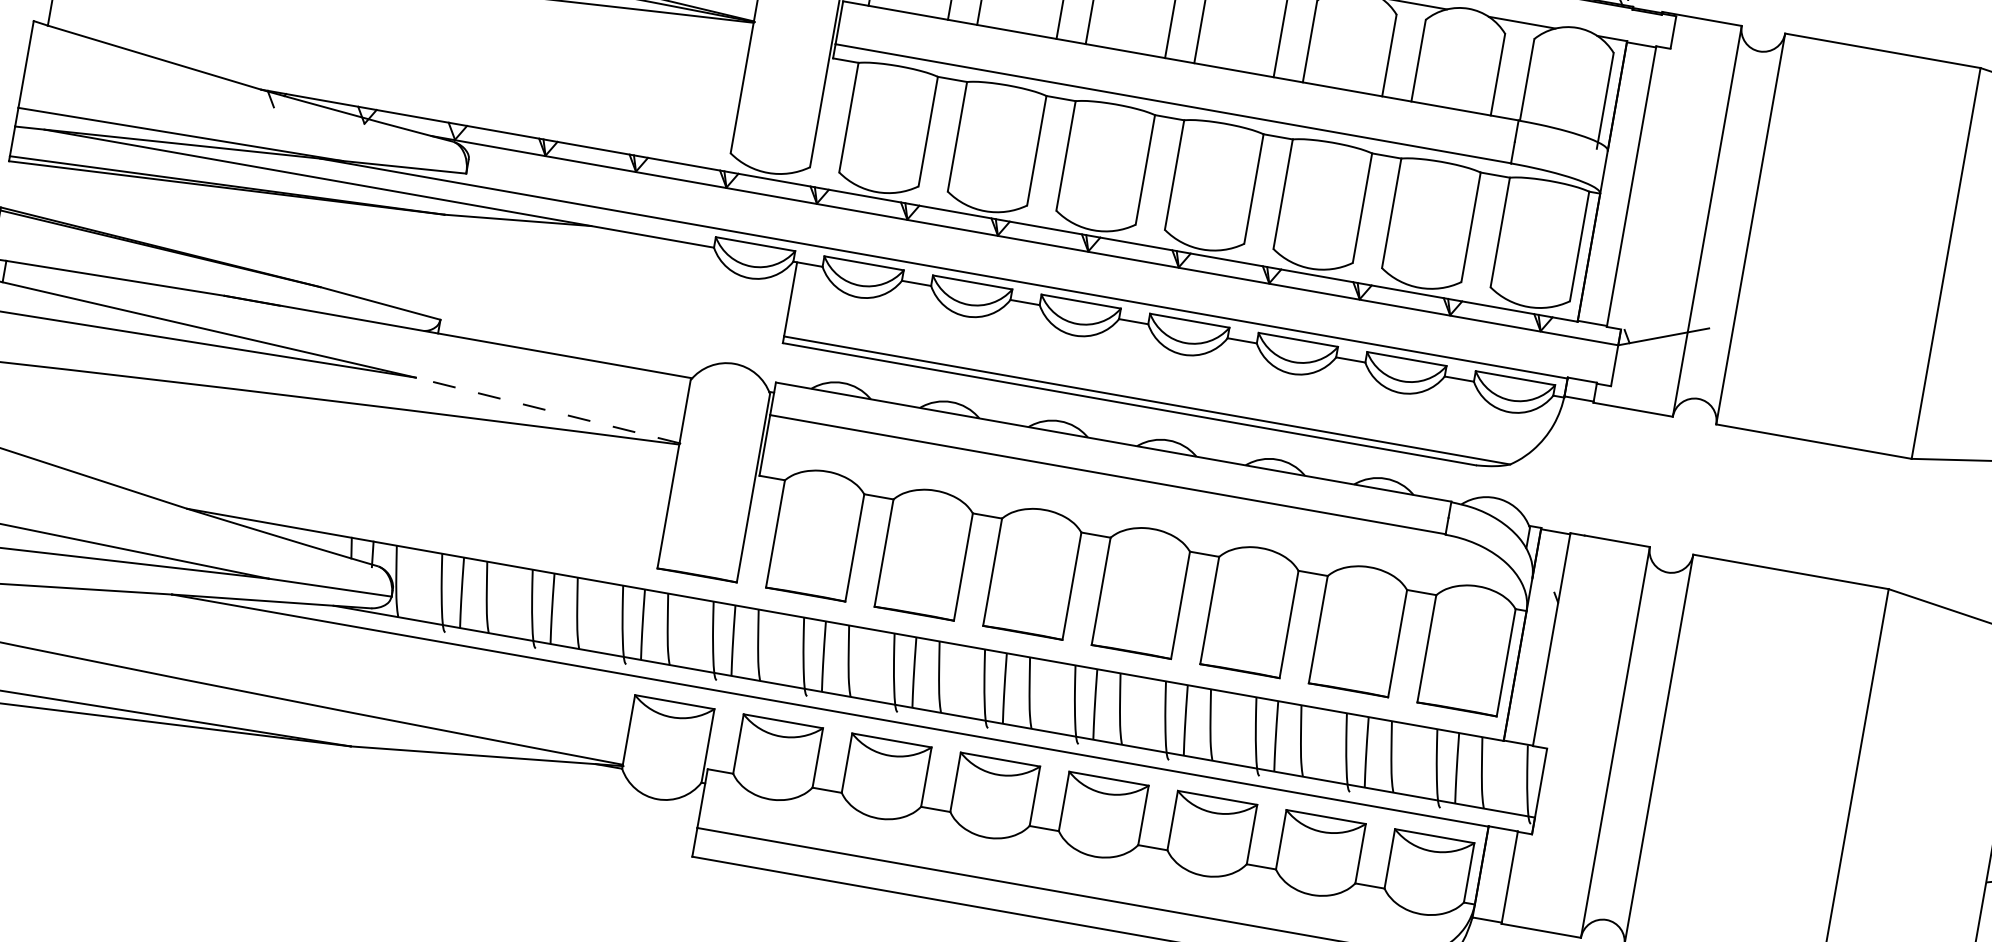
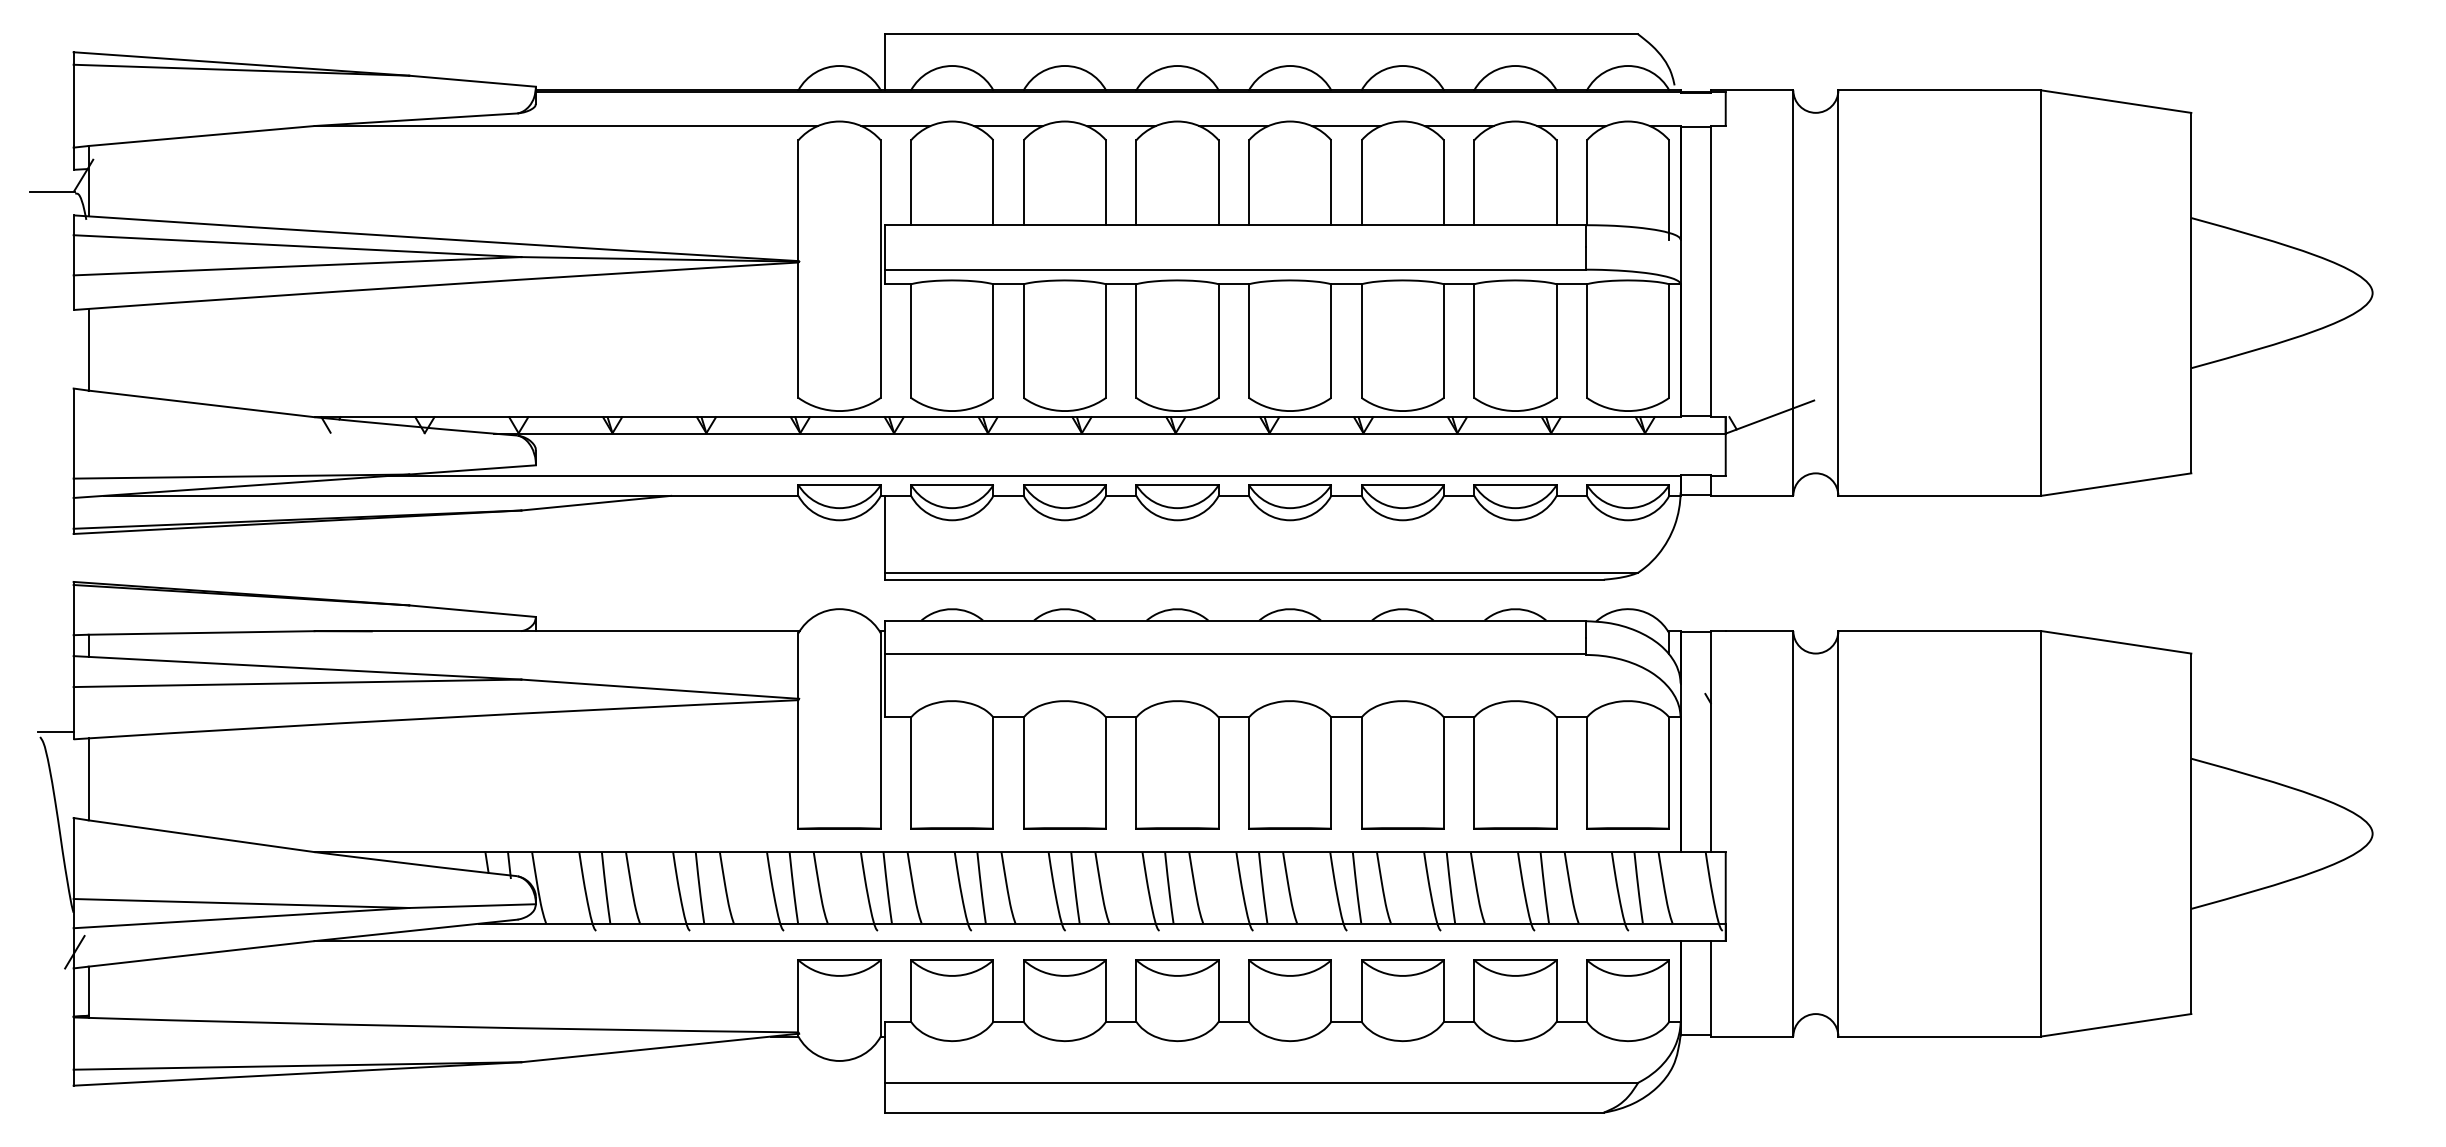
line: (547, 410) -> (659, 689), dashed -> solid

